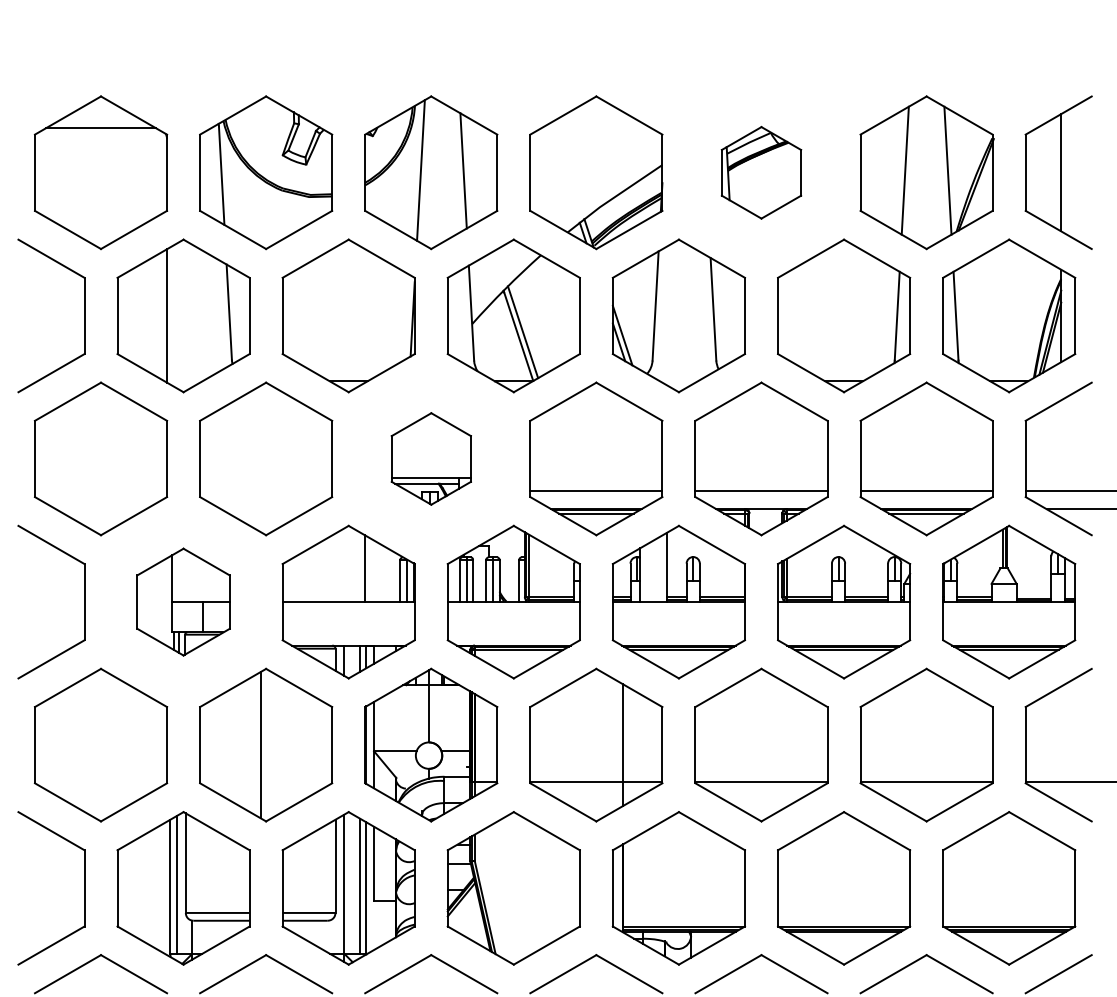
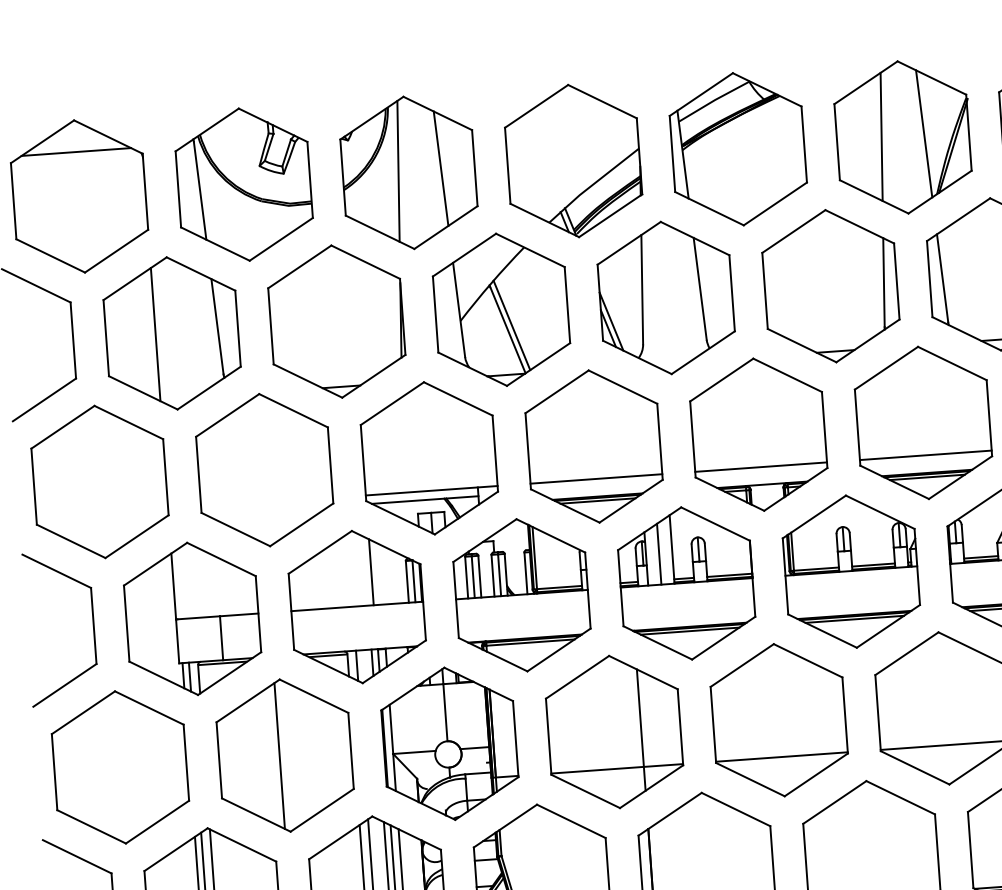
part: (761, 172) -> (738, 149), size x1.67
part: (431, 458) -> (429, 457), size x1.67
line: (653, 570) -> (659, 553), added
part: (183, 601) -> (192, 618), size x1.43

